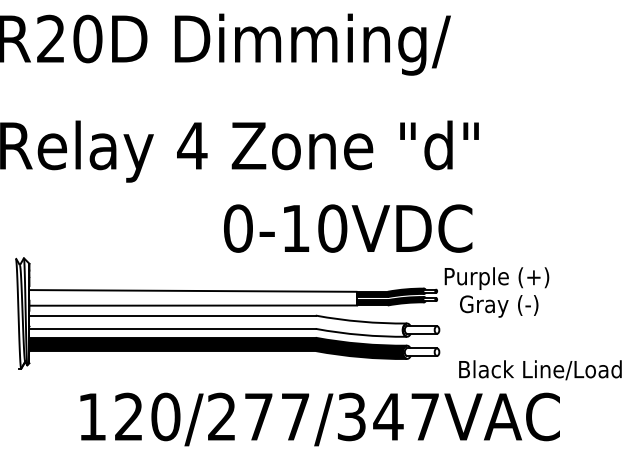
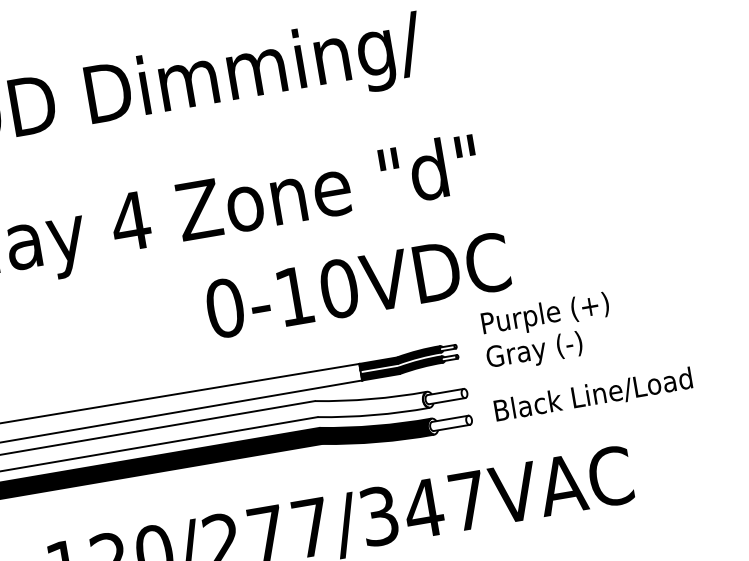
text: (348, 228) -> (358, 285), moved
text: (496, 278) -> (545, 315), moved
text: (540, 370) -> (593, 395), moved

